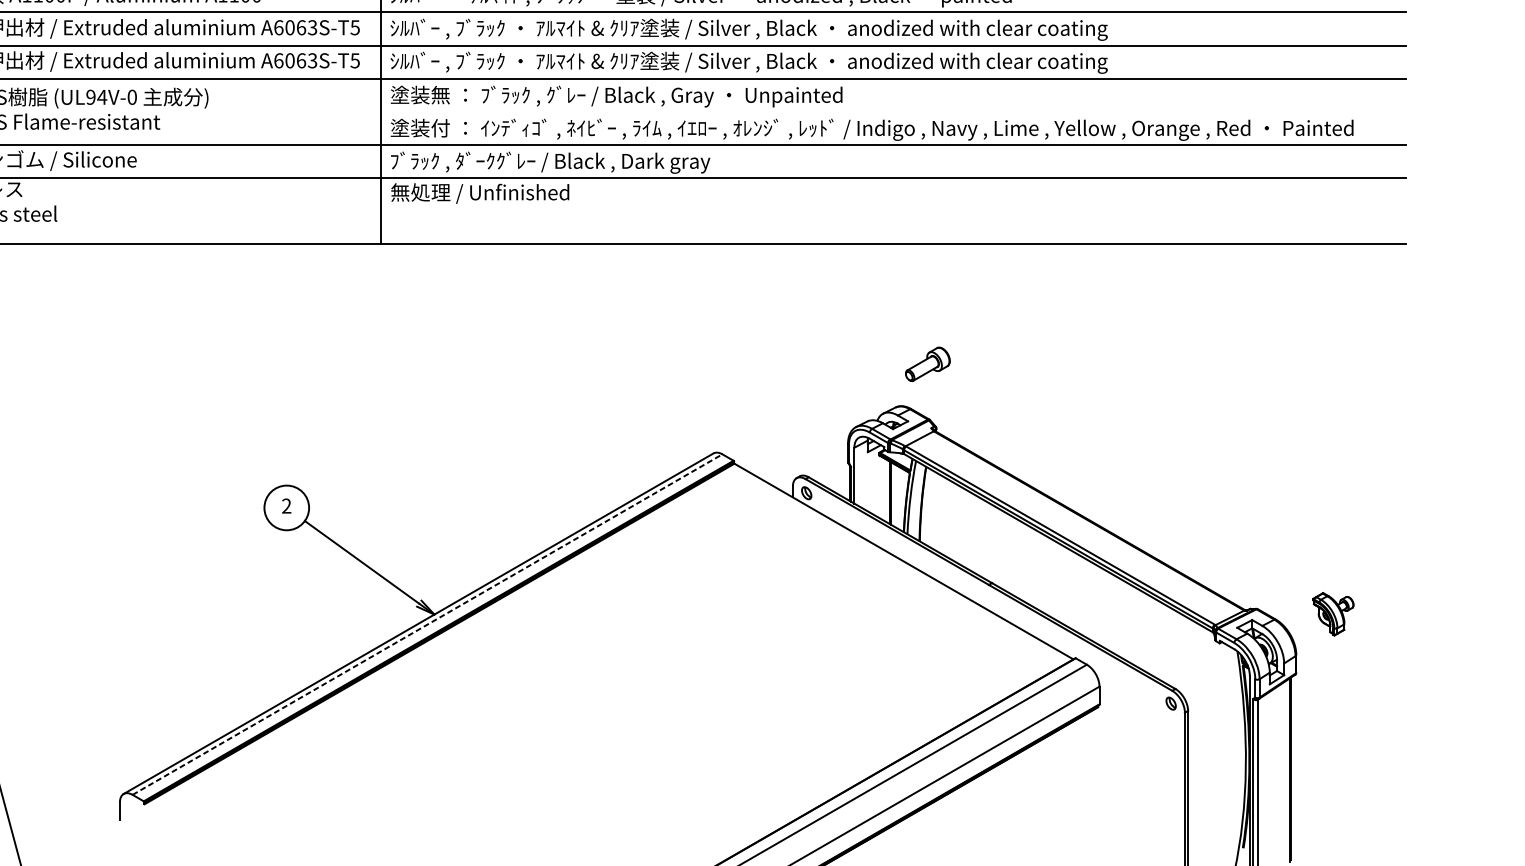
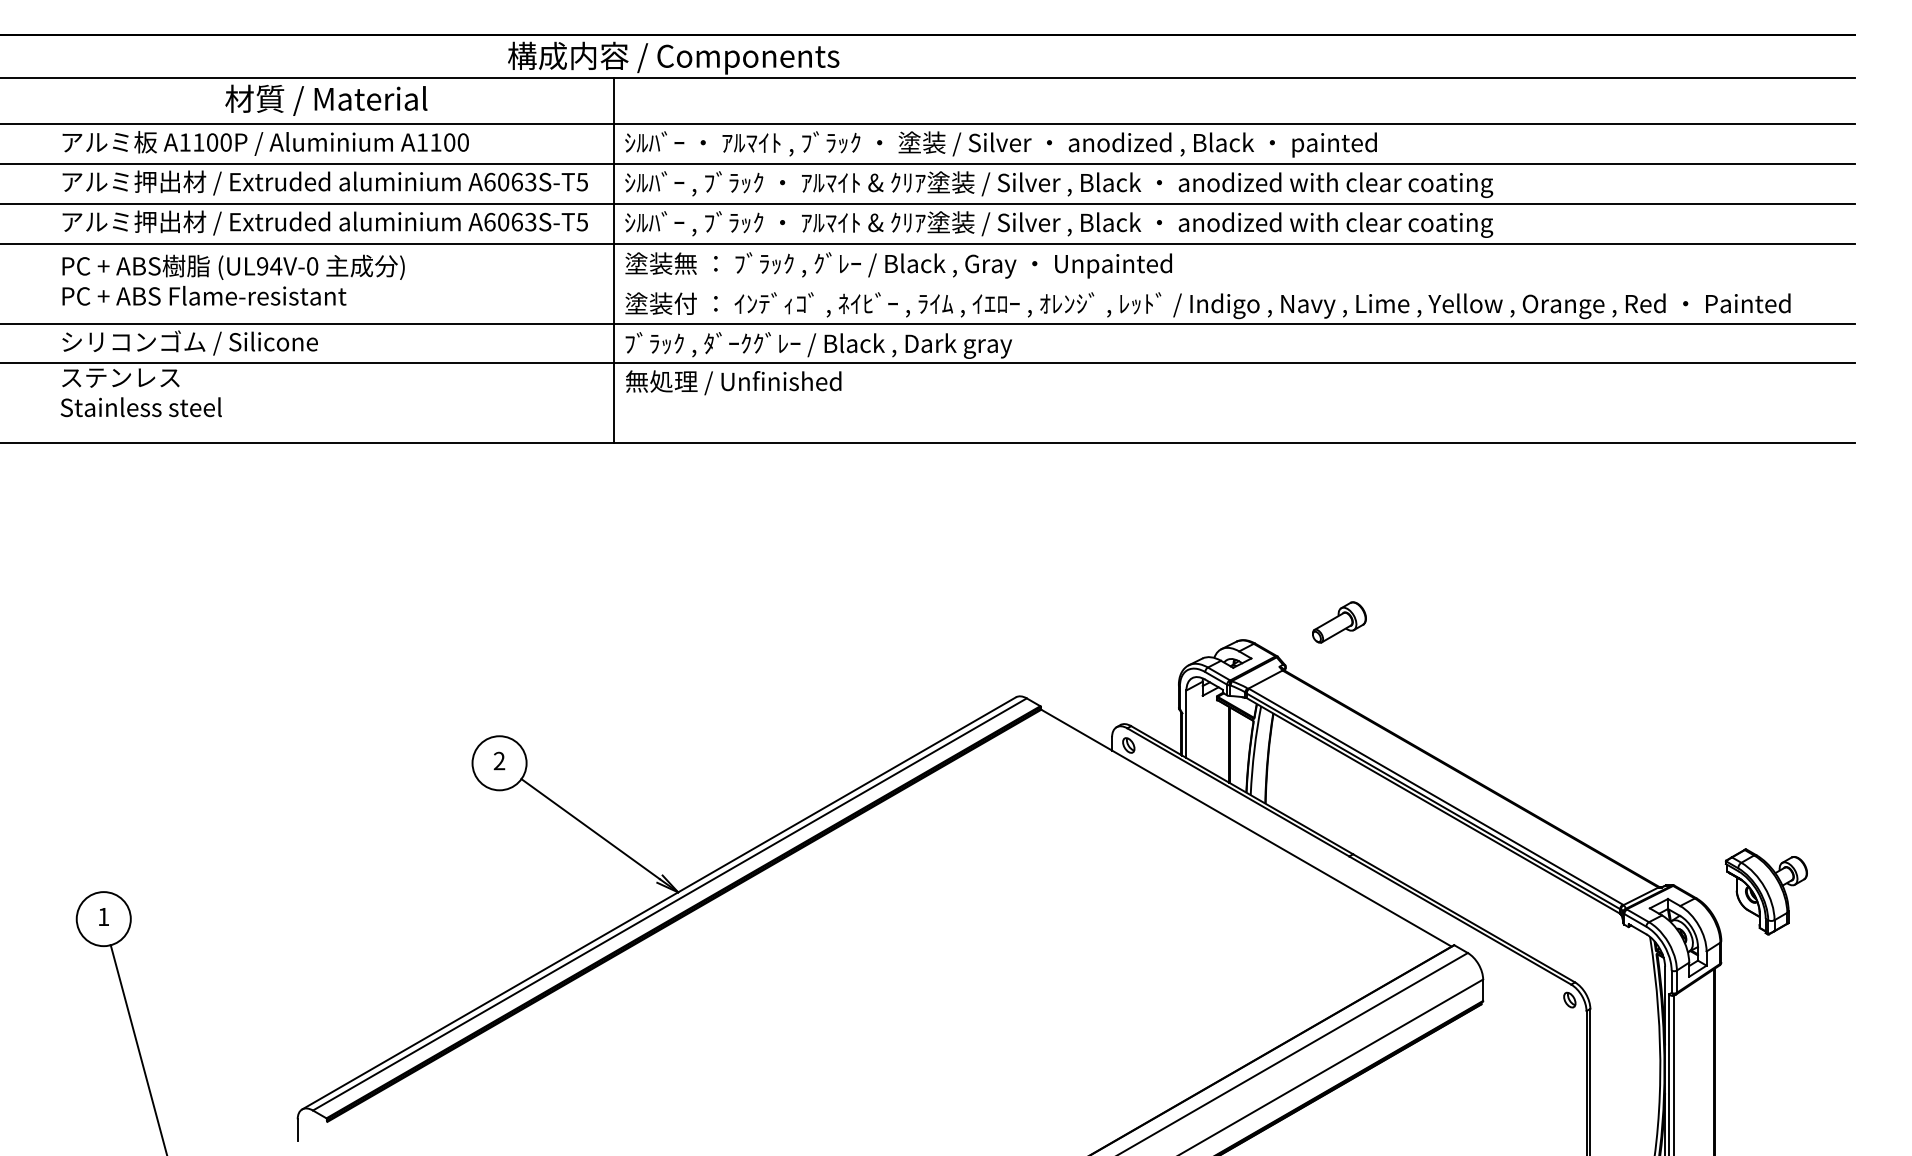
part: (927, 364) -> (1339, 622), moved
part: (1332, 613) -> (1765, 891), size x1.67
line: (428, 624) -> (670, 904), dashed -> solid

